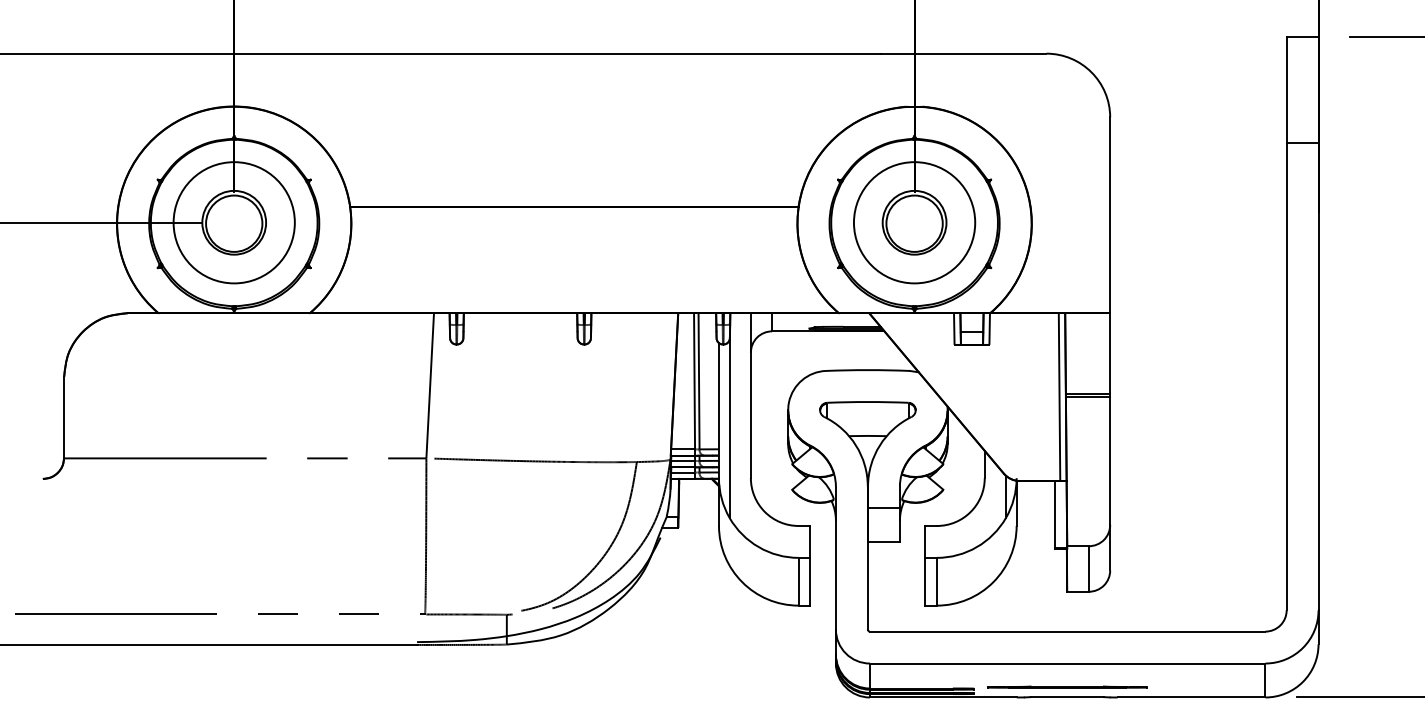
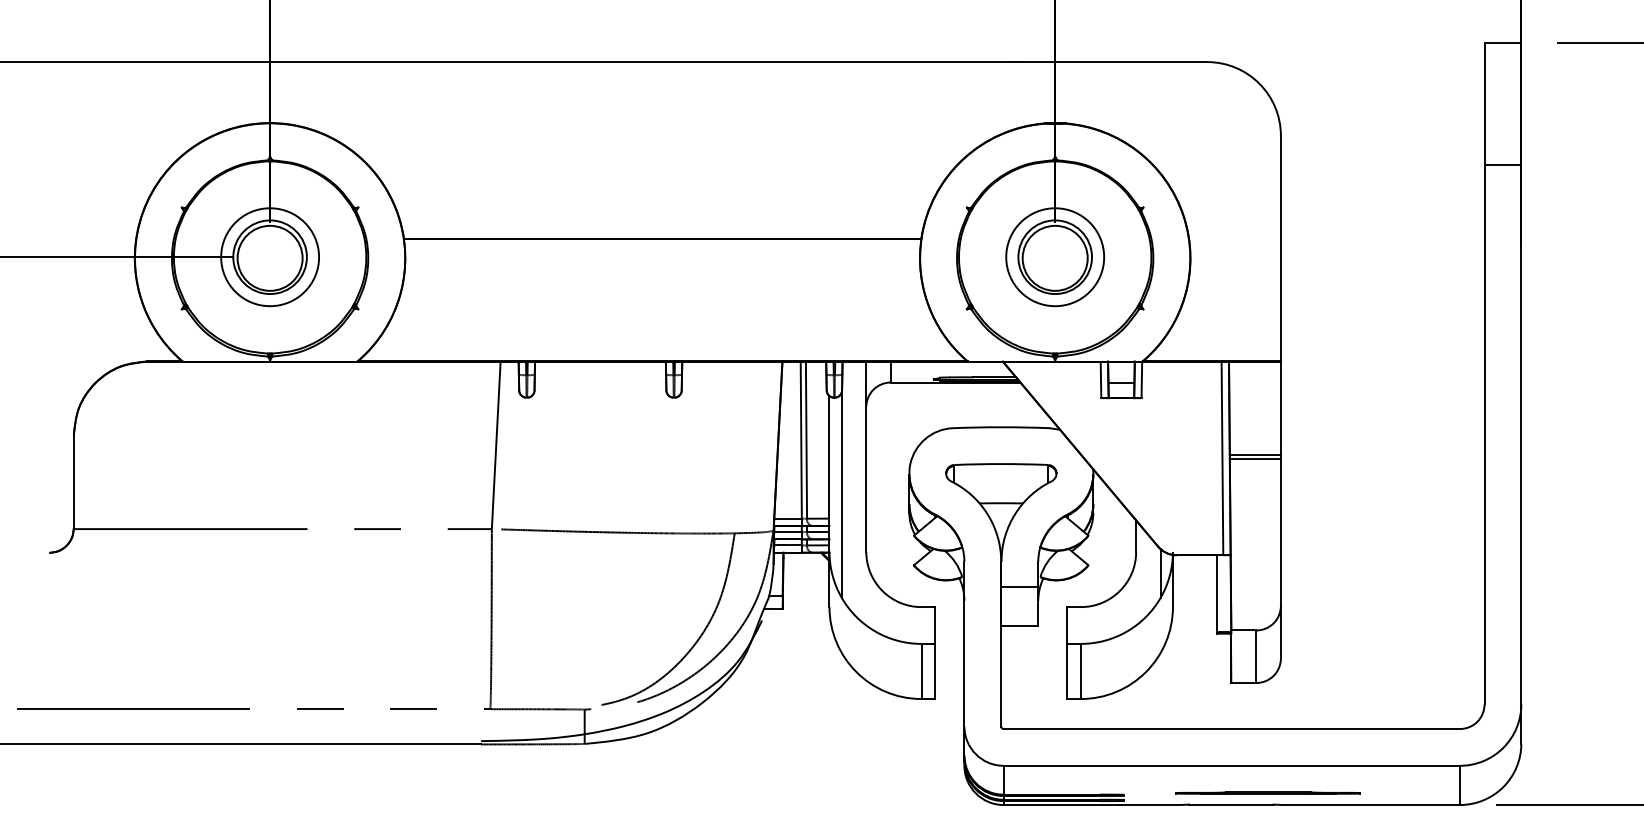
circle: (234, 223) -> (270, 257), size x0.7
circle: (914, 223) -> (1055, 257), size x0.7
line: (1066, 686) -> (1267, 792), moved

